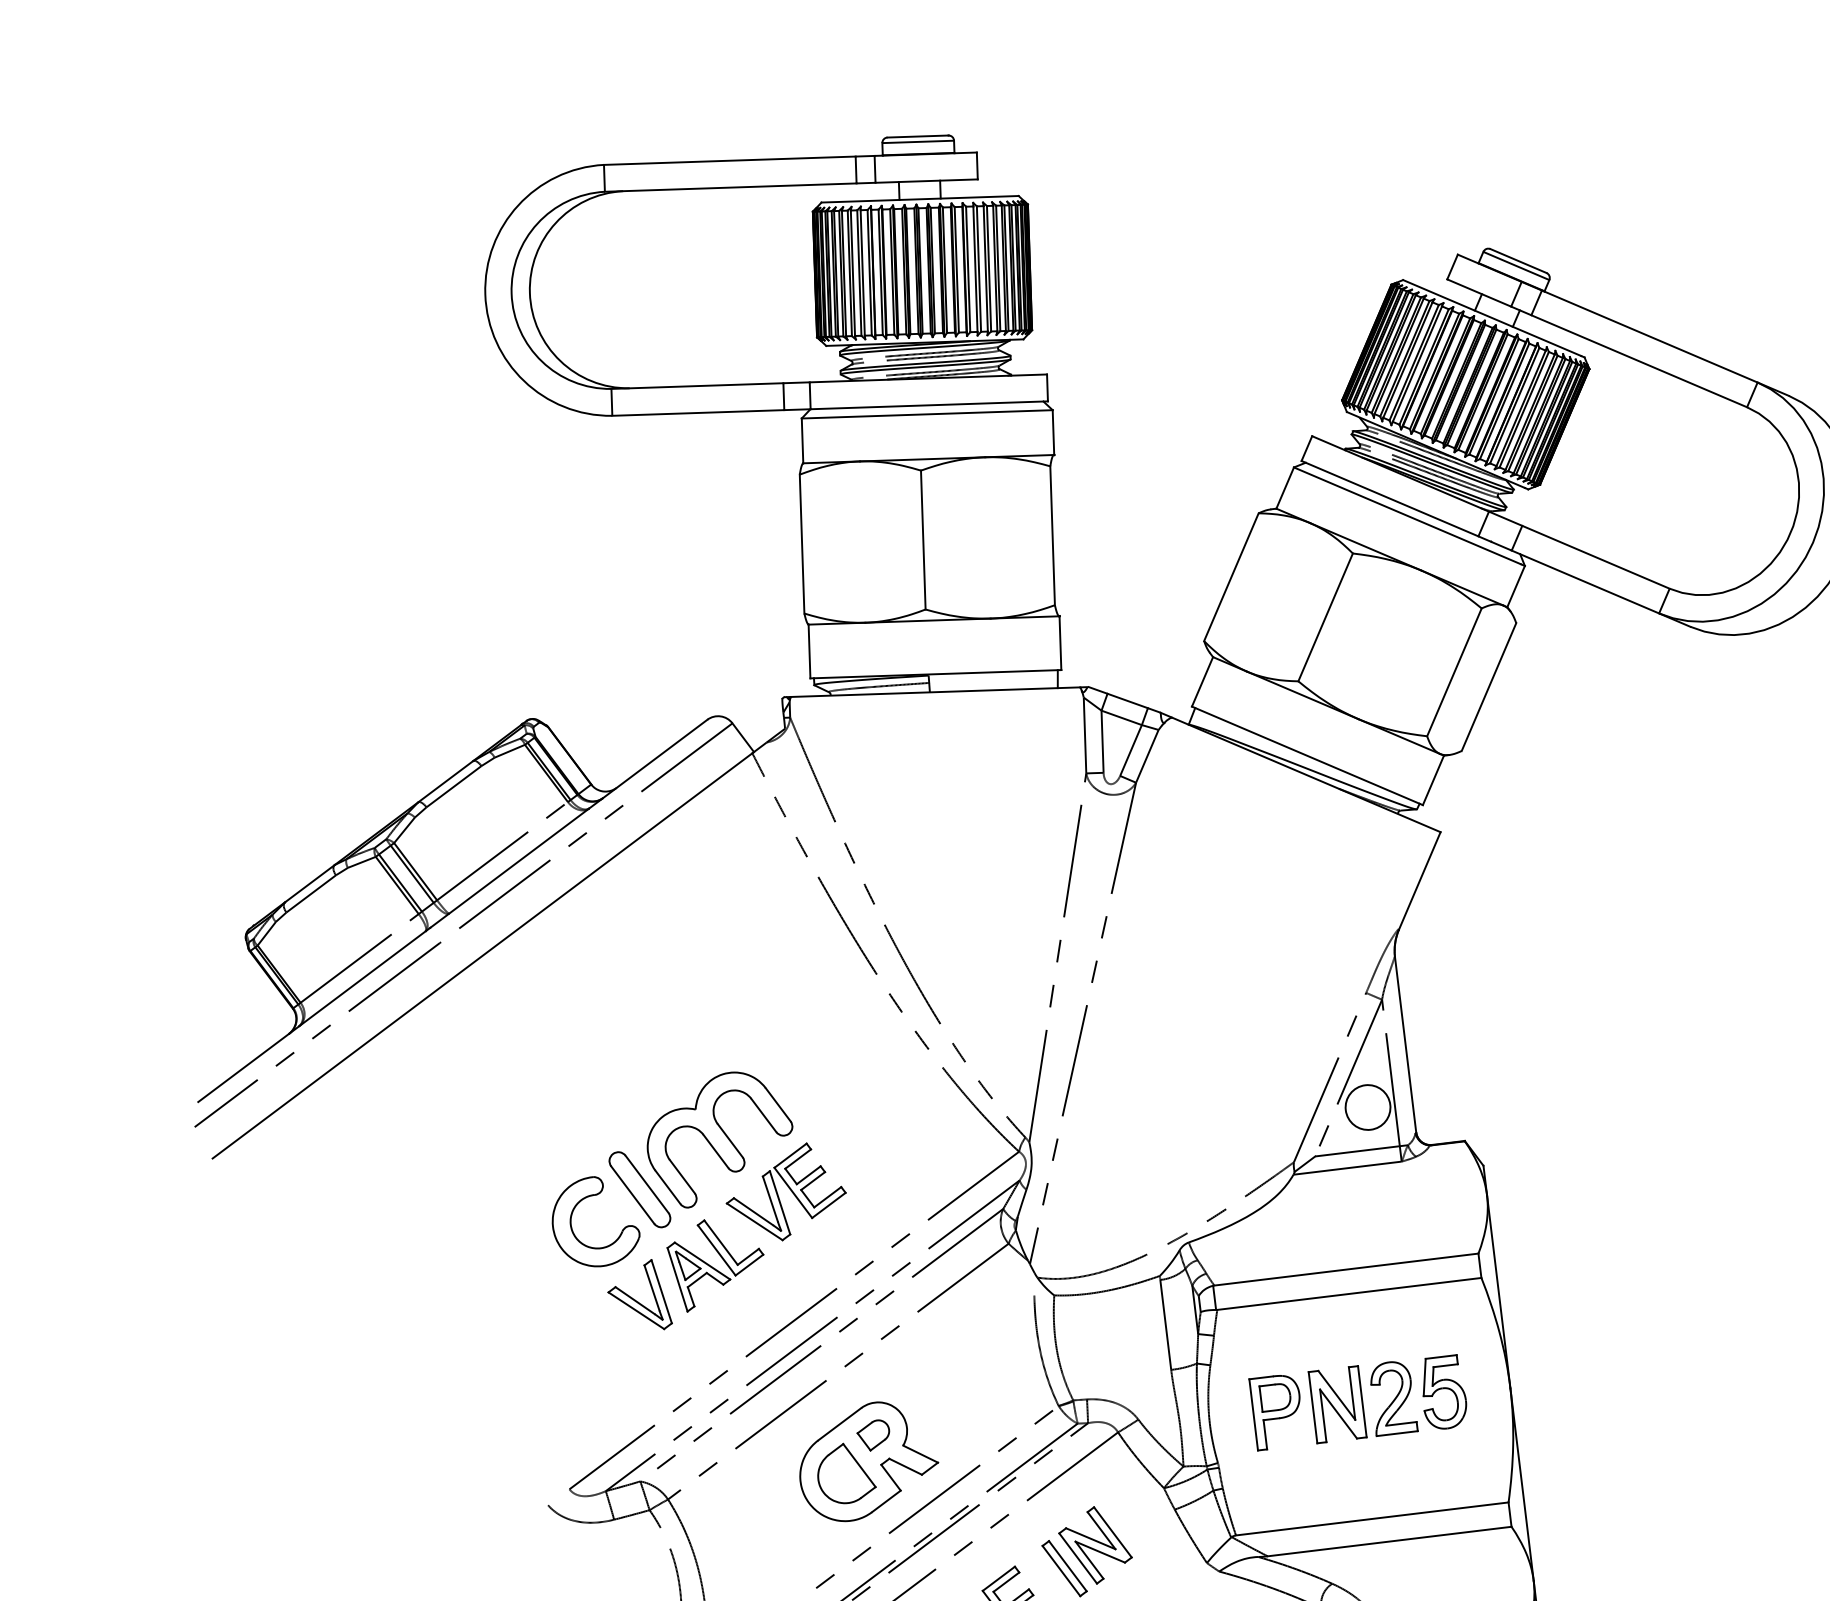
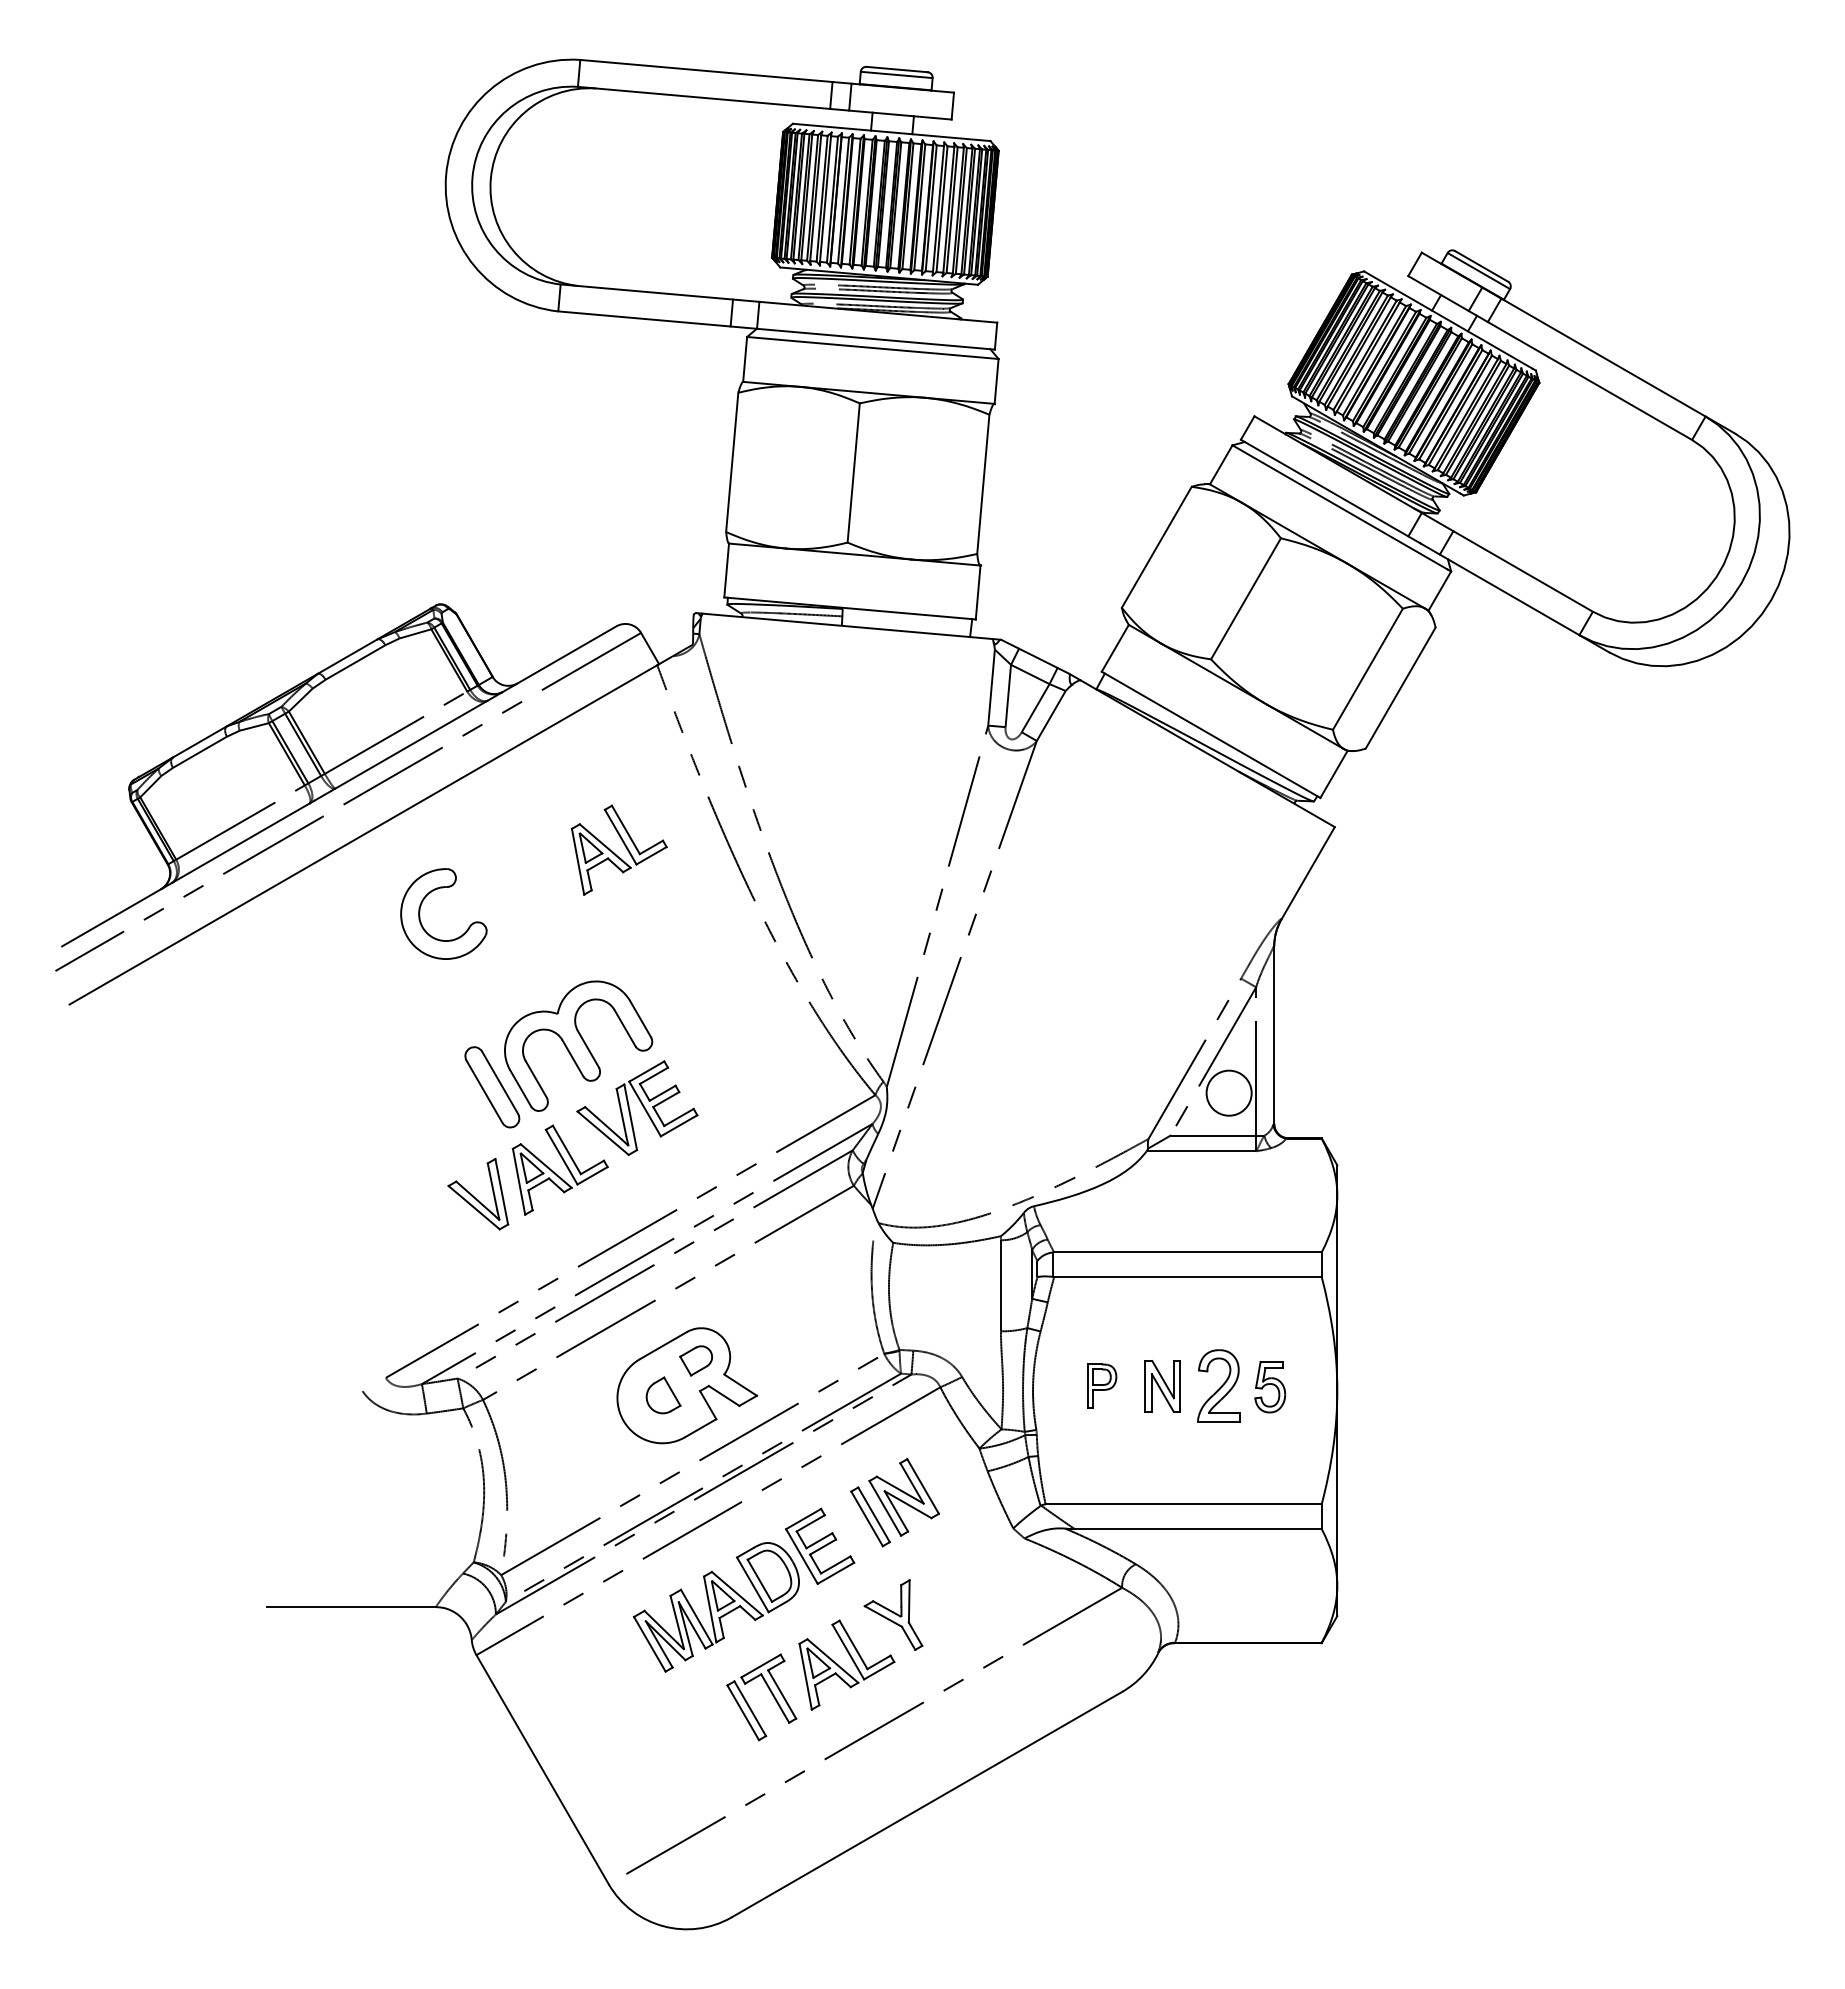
part: (736, 939) -> (618, 849), added
part: (571, 1223) -> (420, 912), moved
part: (1444, 1393) -> (1270, 1387), size x0.7
part: (1337, 1405) -> (1162, 1386), size x0.7
part: (1276, 1411) -> (1101, 1385), size x0.6
part: (845, 1473) -> (663, 1395), size x0.6

